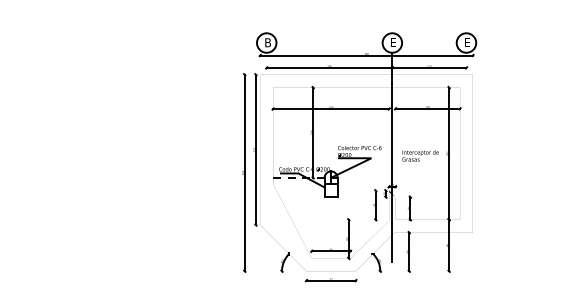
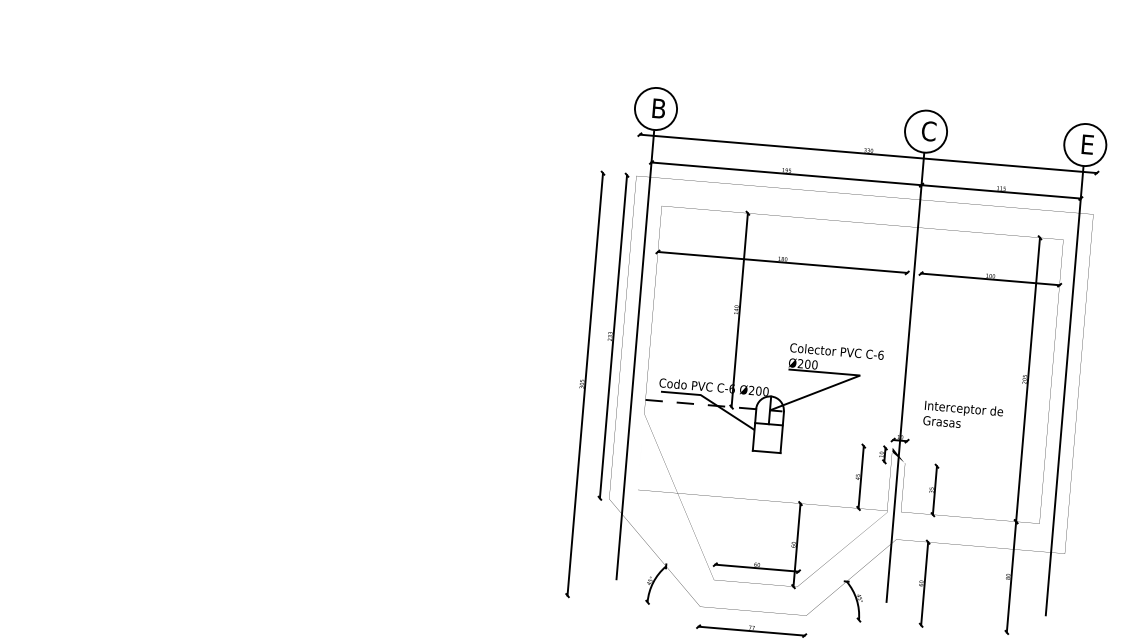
text: (393, 42) -> (928, 130), E -> C
text: (420, 155) -> (963, 415), moved
line: (266, 157) -> (634, 354), added
line: (466, 157) -> (1064, 391), added

